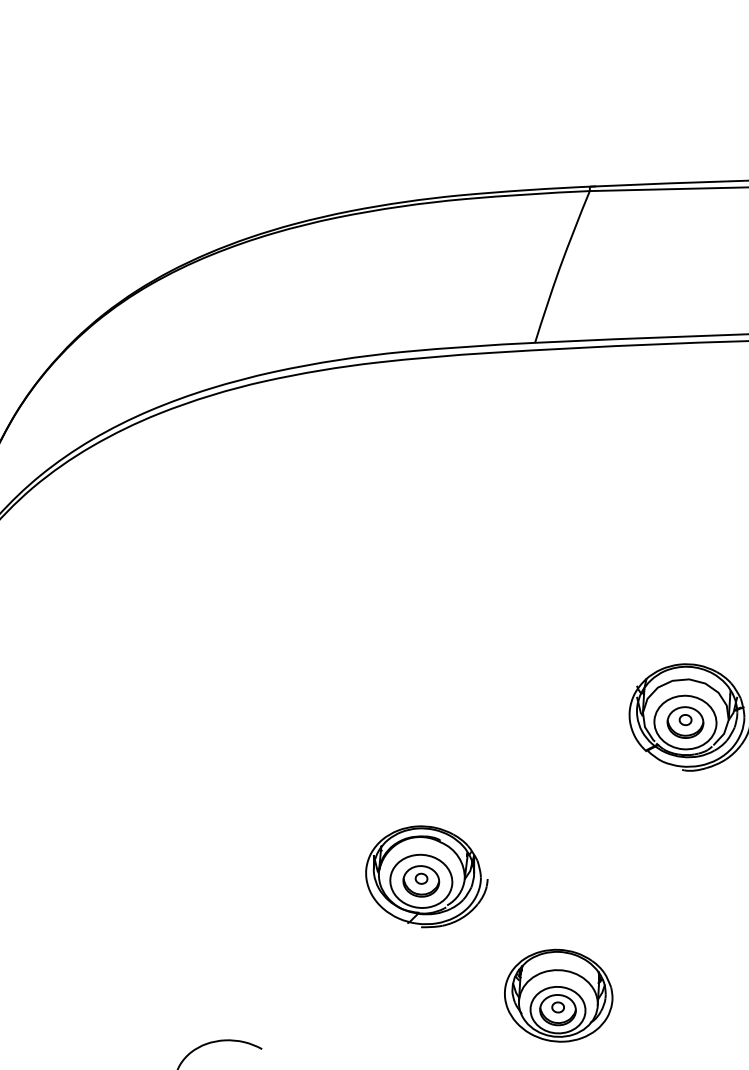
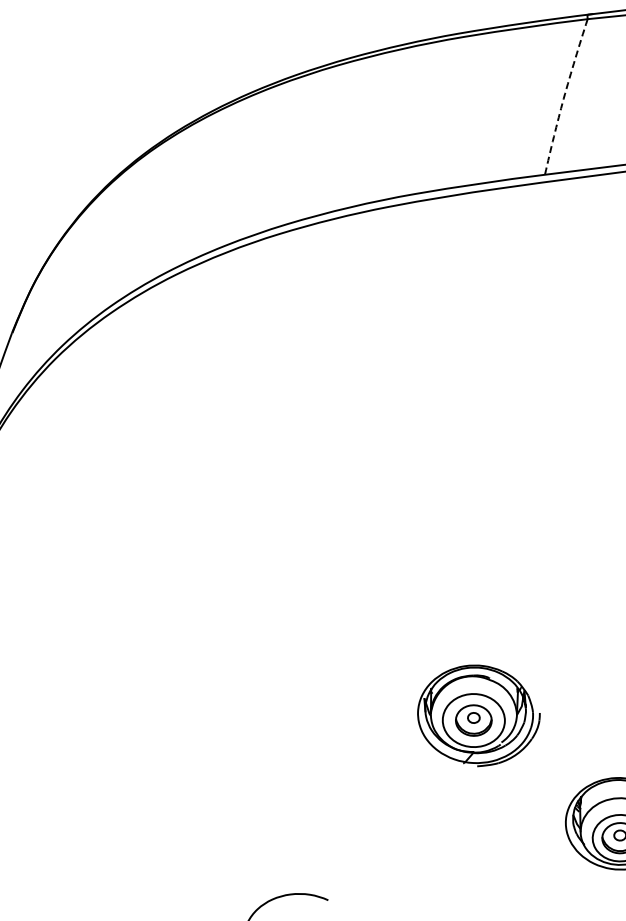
line: (559, 267) -> (563, 97), solid -> dashed

